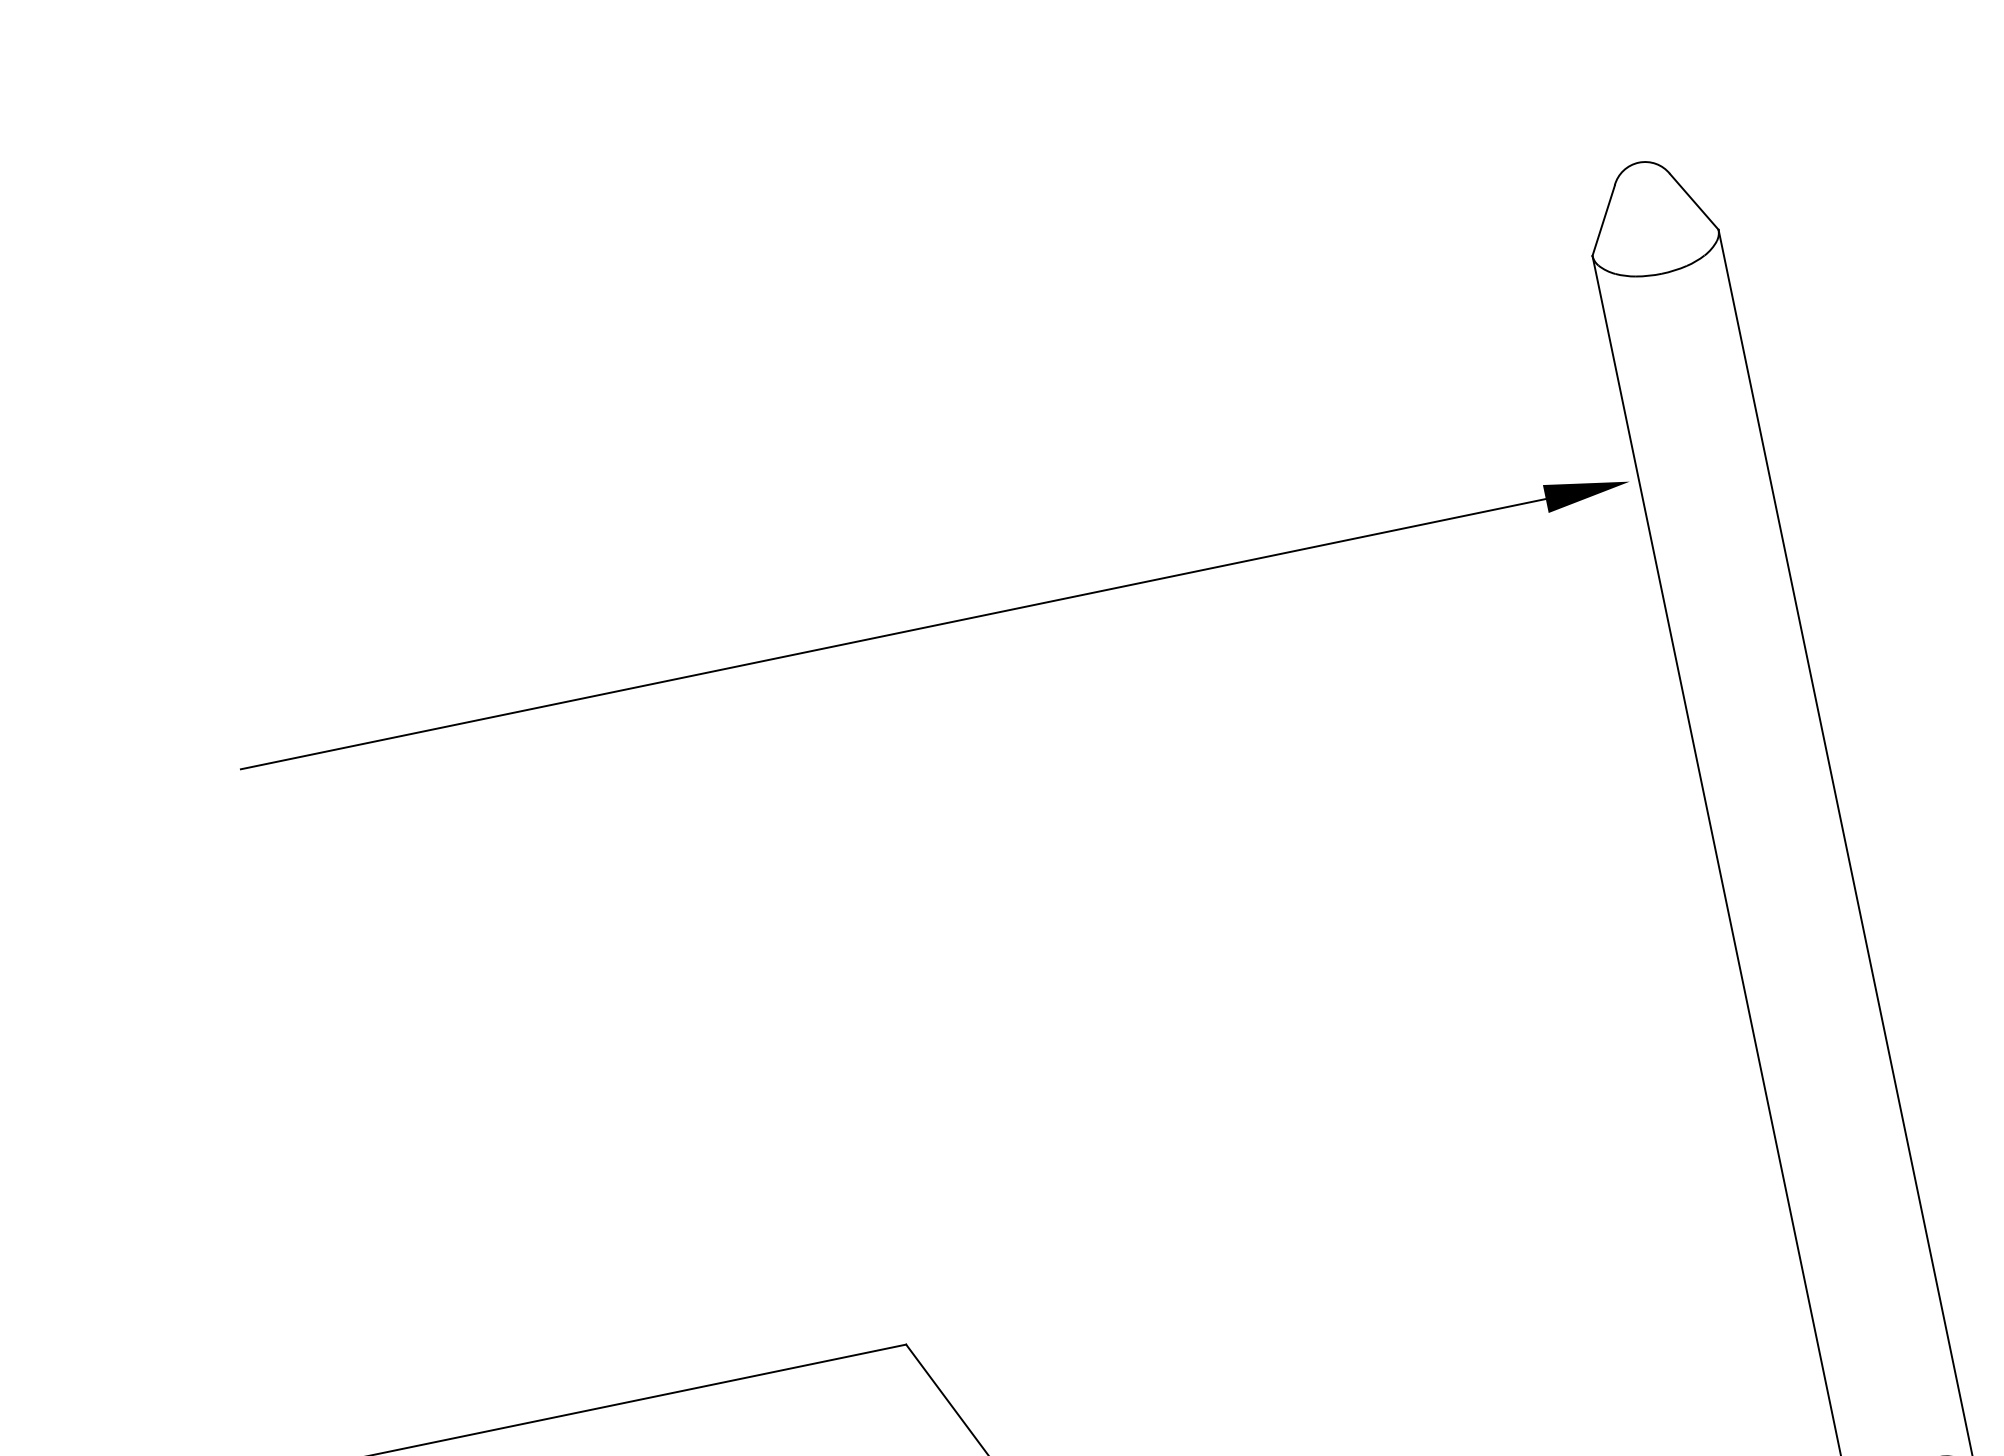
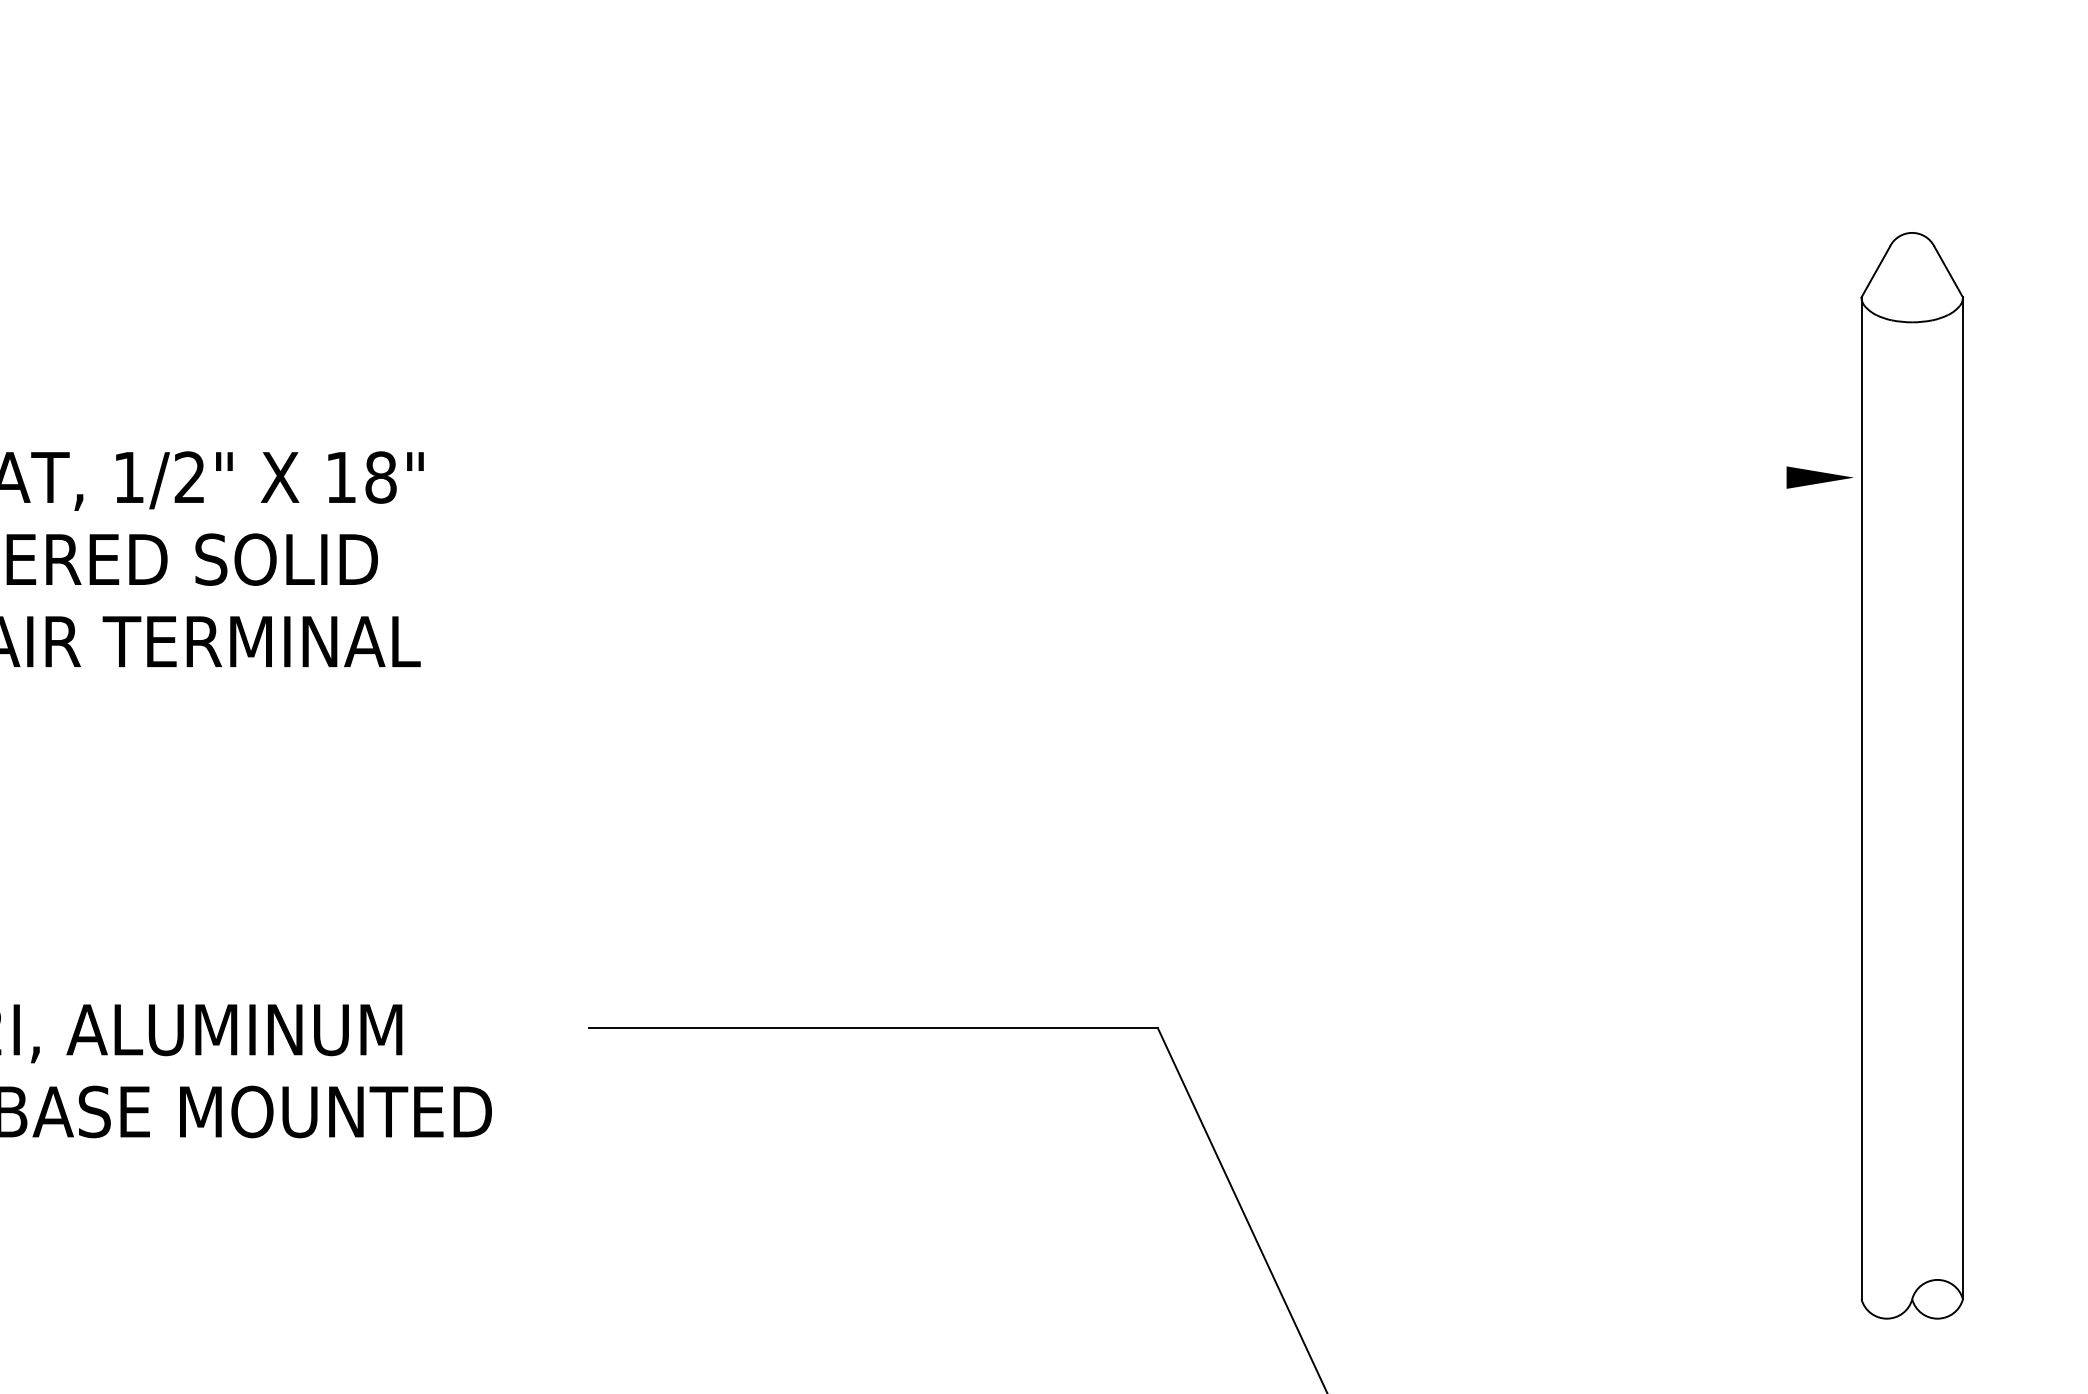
line: (902, 632) -> (1268, 477), removed

